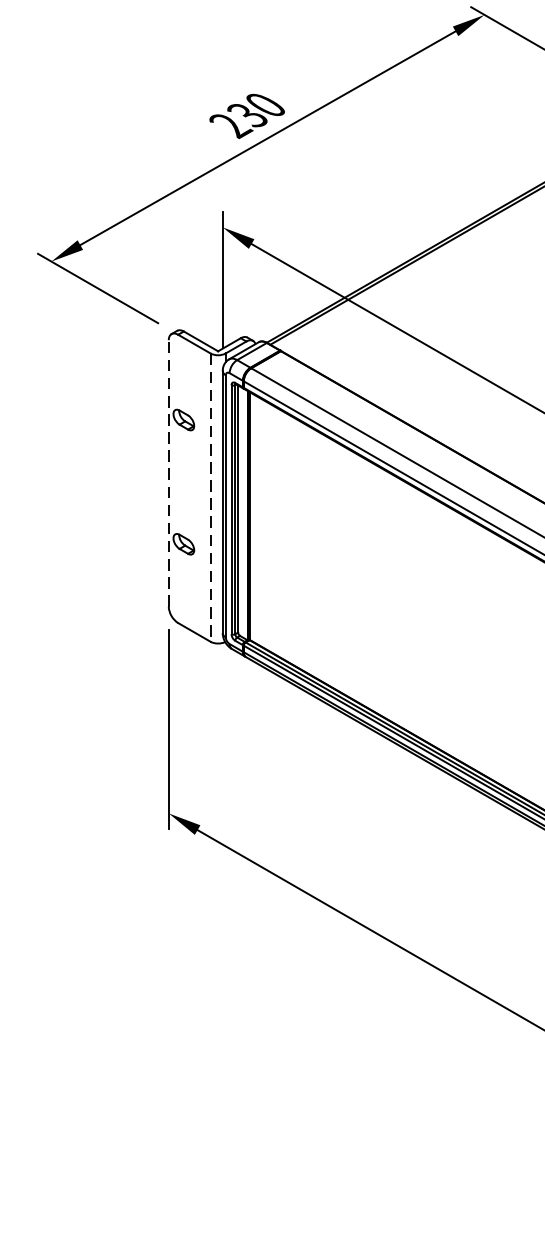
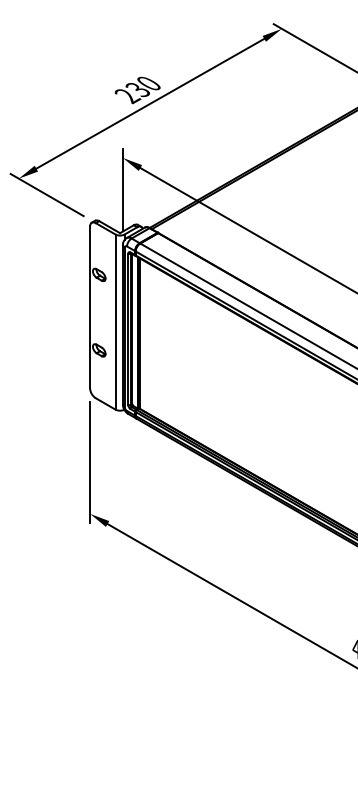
line: (169, 473) -> (90, 307), dashed -> solid
line: (210, 498) -> (115, 322), dashed -> solid

